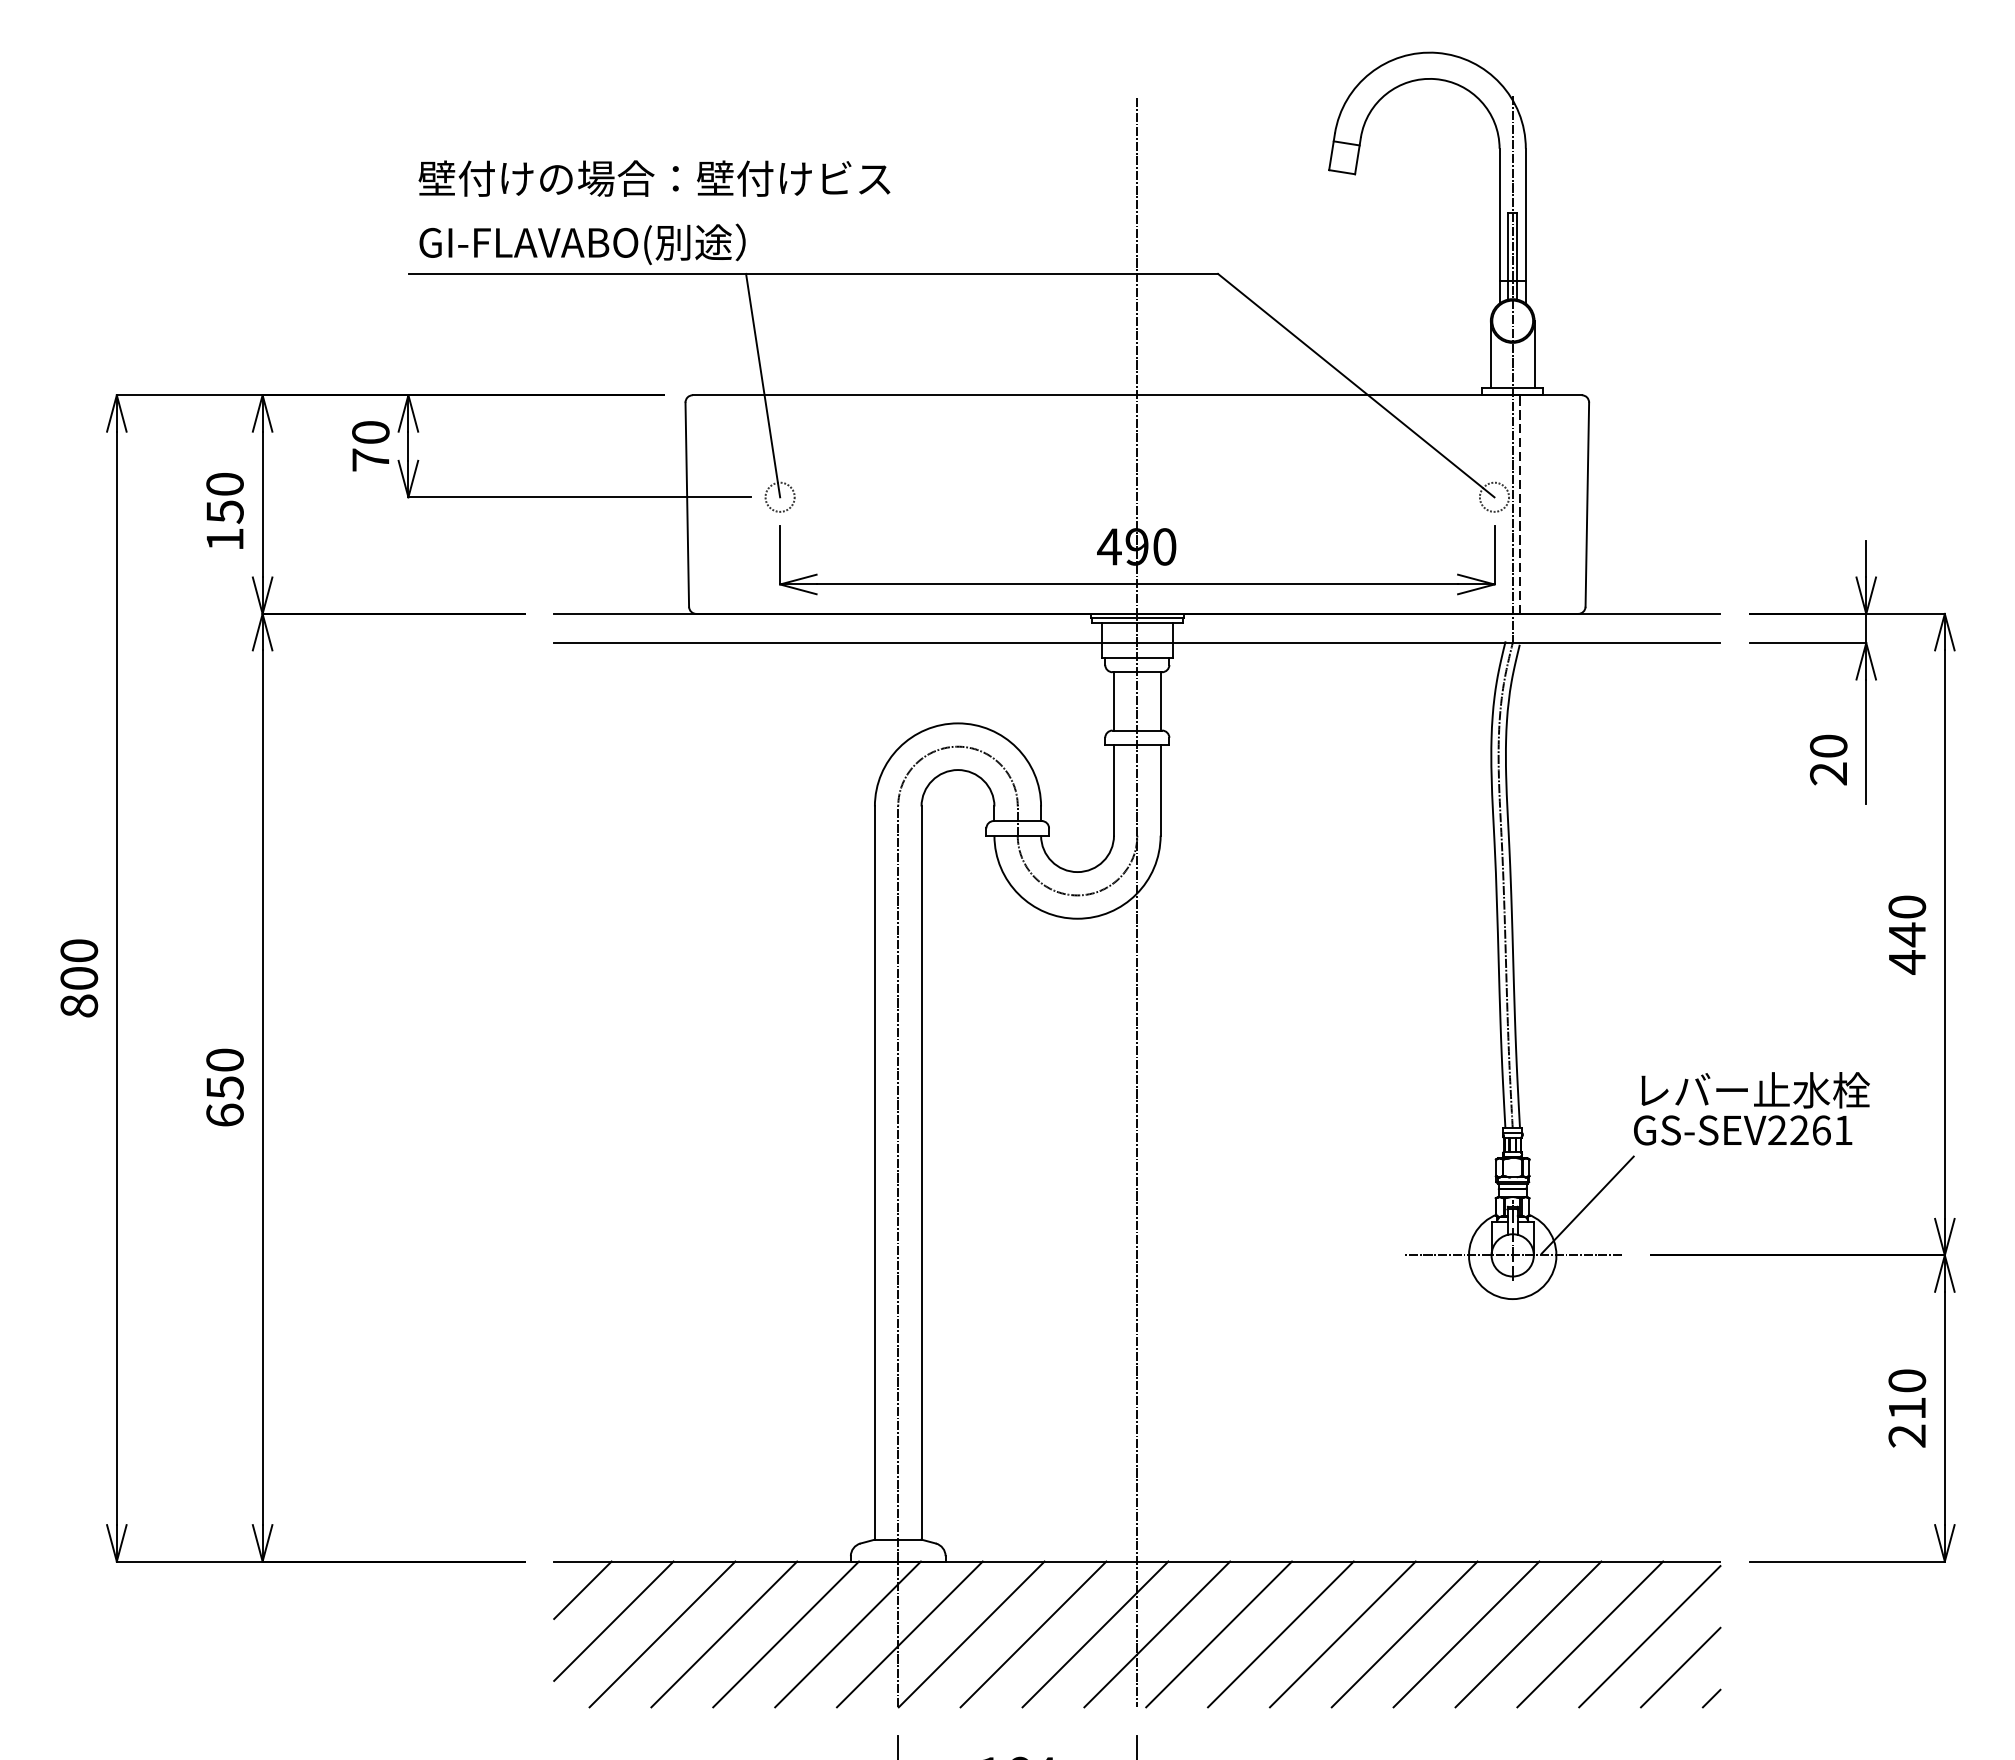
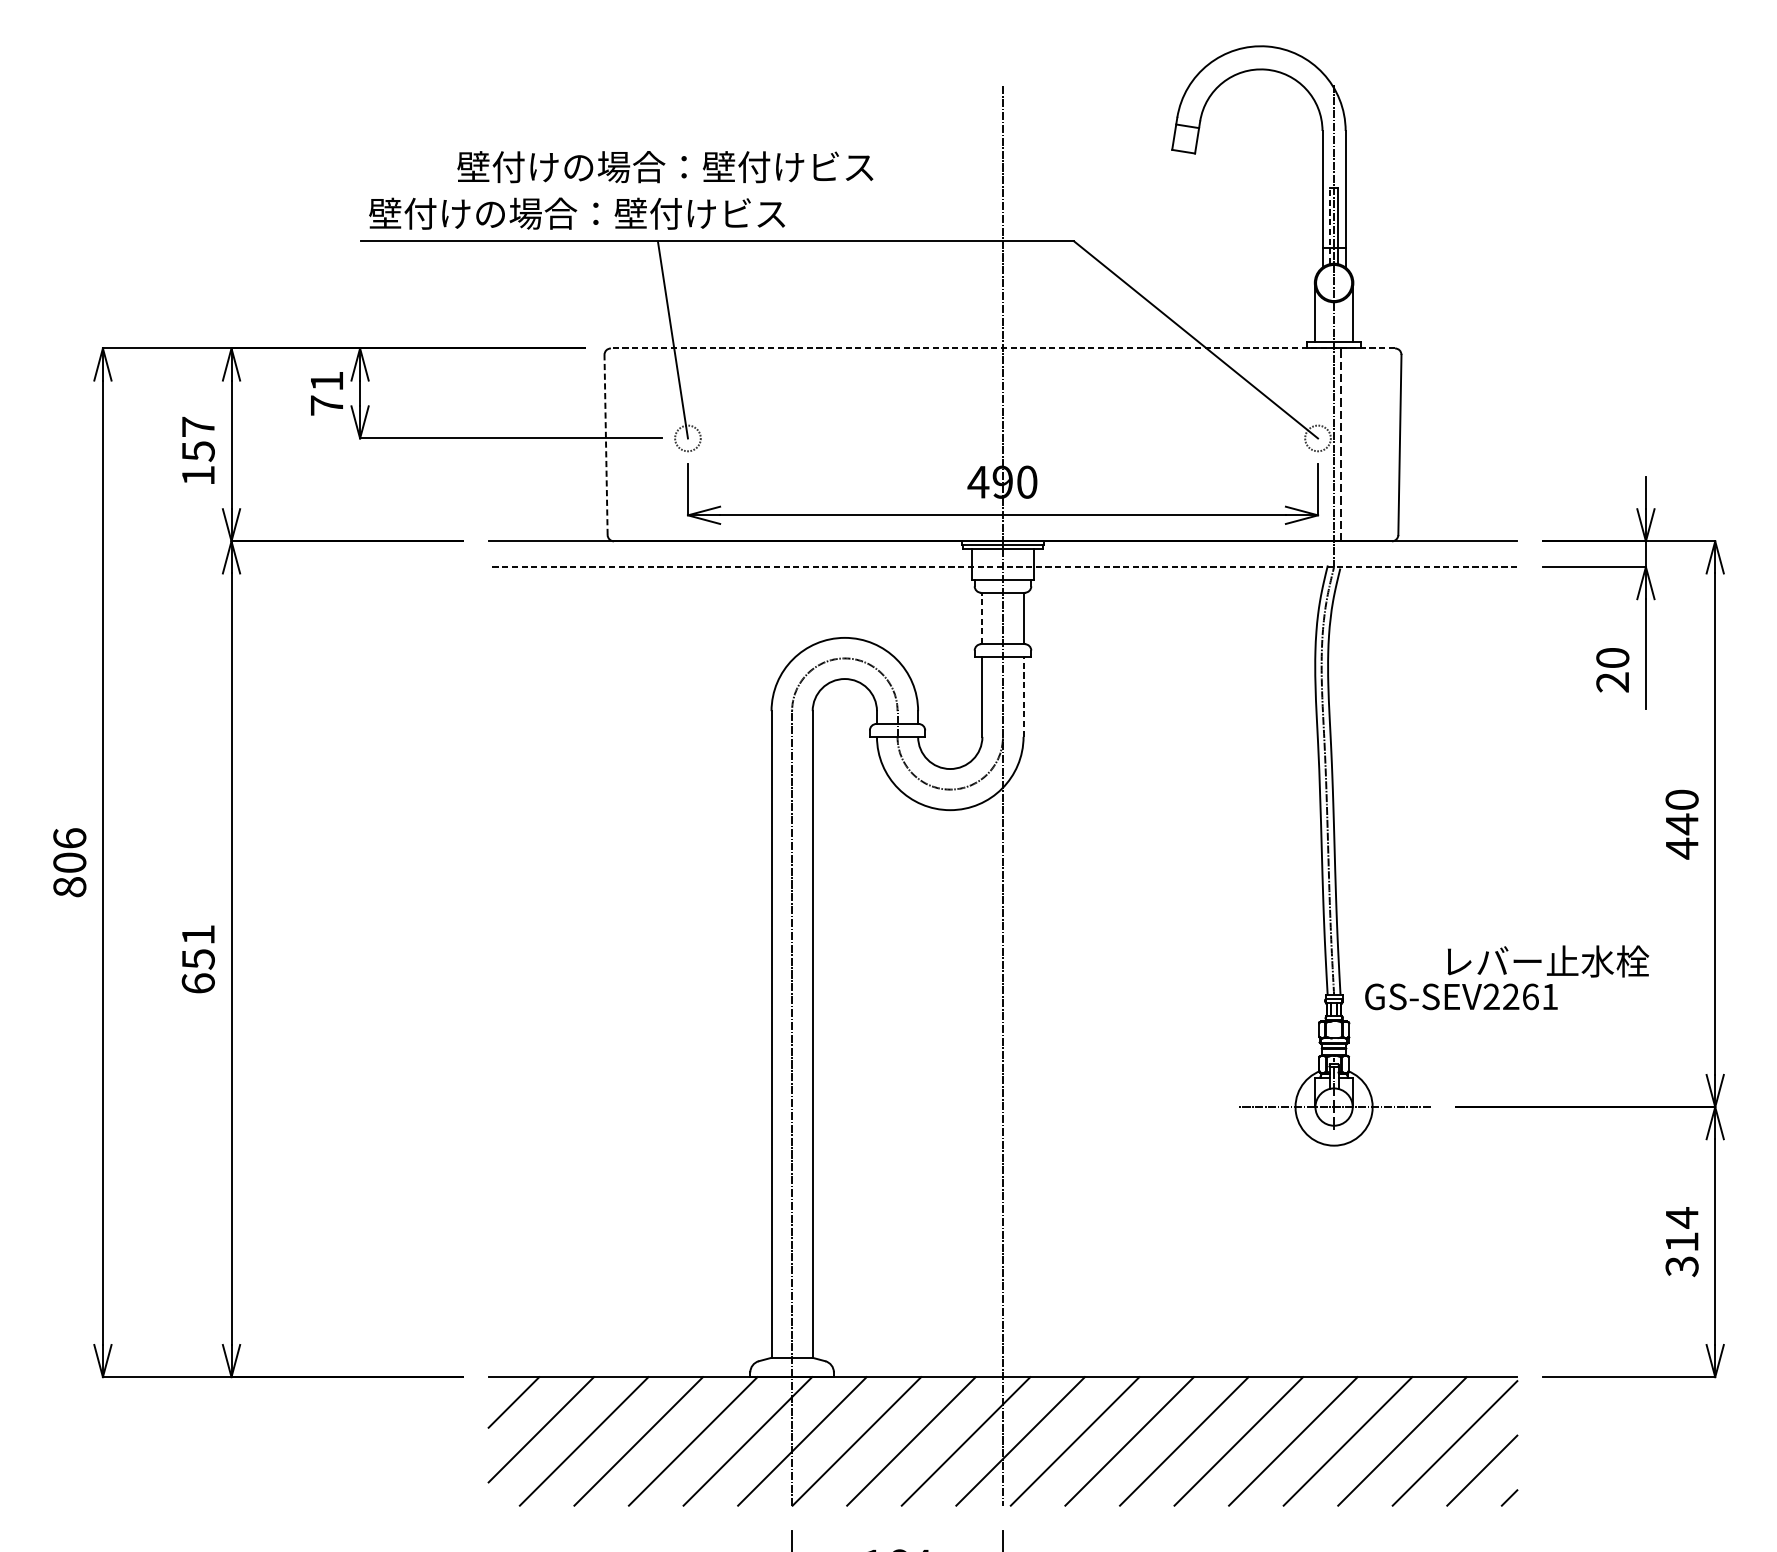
text: (654, 178) -> (665, 166), moved
text: (654, 244) -> (577, 215), GI-FLAVABO(別途） -> 壁付けの場合：壁付けビス
line: (1508, 256) -> (1330, 226), solid -> dashed
line: (1137, 395) -> (1003, 348), solid -> dashed
text: (370, 432) -> (326, 381), 70 -> 71
text: (224, 483) -> (197, 426), 150 -> 157
line: (687, 504) -> (606, 444), solid -> dashed
line: (1136, 643) -> (1002, 567), solid -> dashed
line: (1113, 700) -> (981, 617), solid -> dashed
line: (1160, 789) -> (1023, 696), solid -> dashed
text: (79, 950) -> (70, 838), 800 -> 806
text: (224, 1059) -> (197, 934), 650 -> 651
text: (1743, 1130) -> (1461, 996), moved
line: (1587, 1204) -> (1400, 1062), removed
text: (1907, 1408) -> (1682, 1242), 210 -> 314

